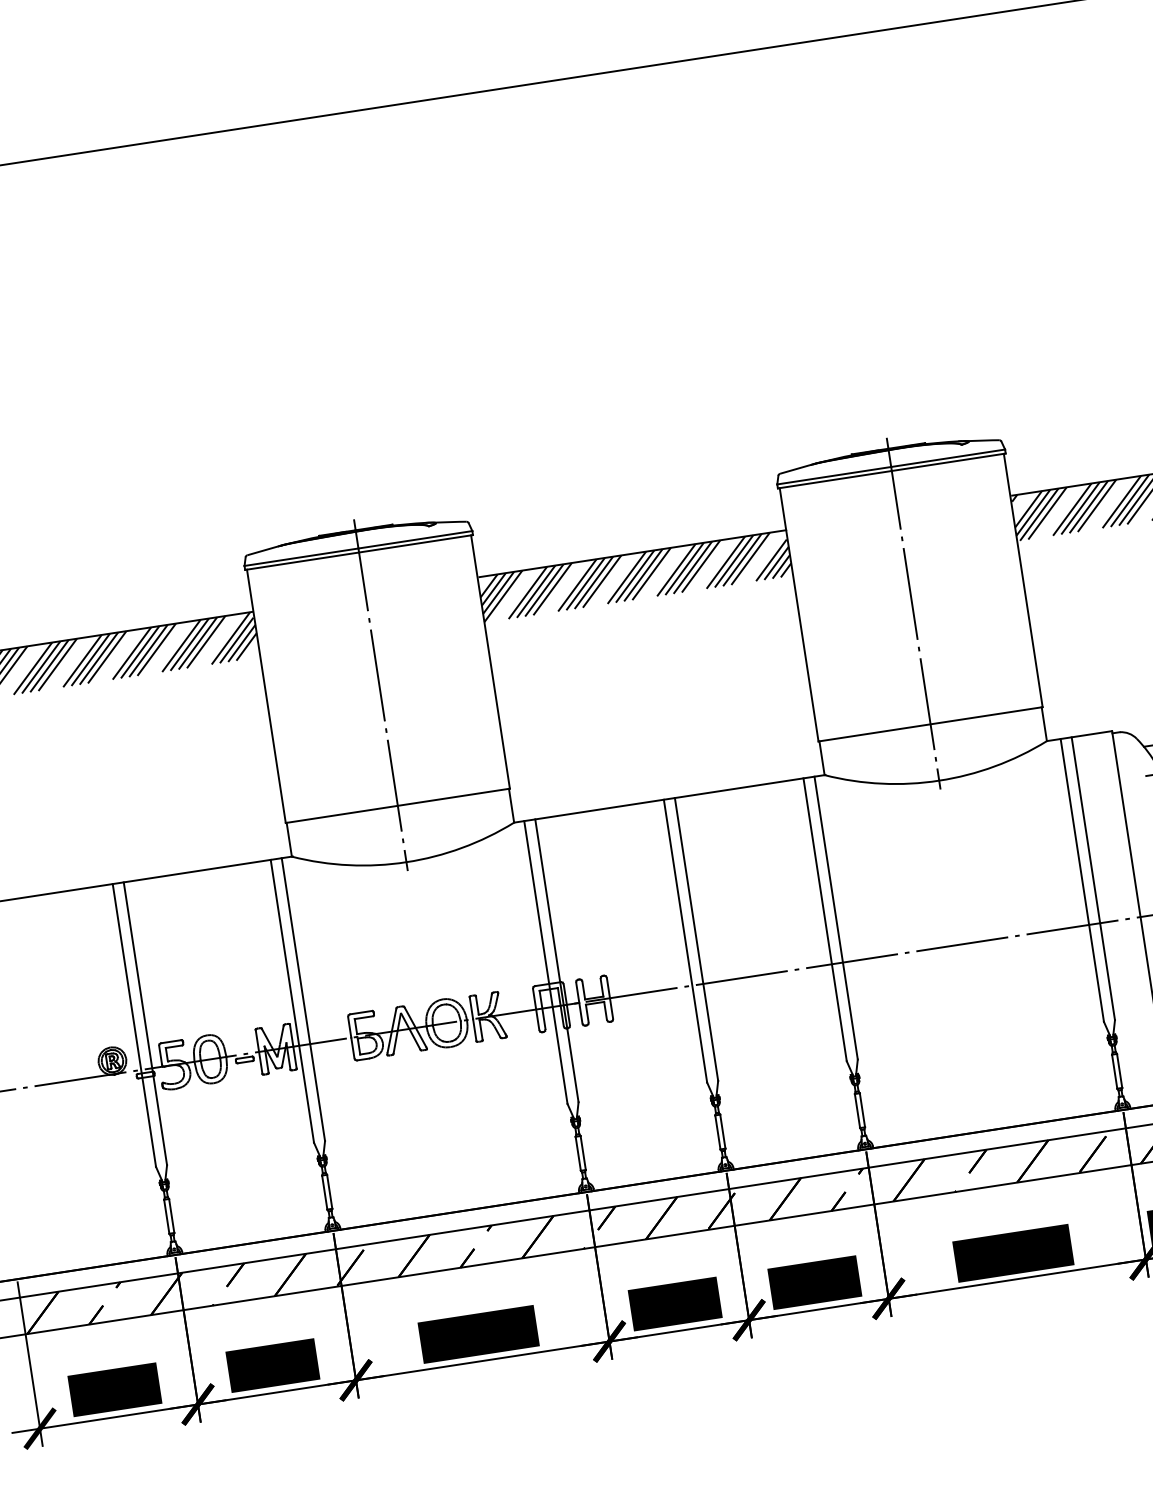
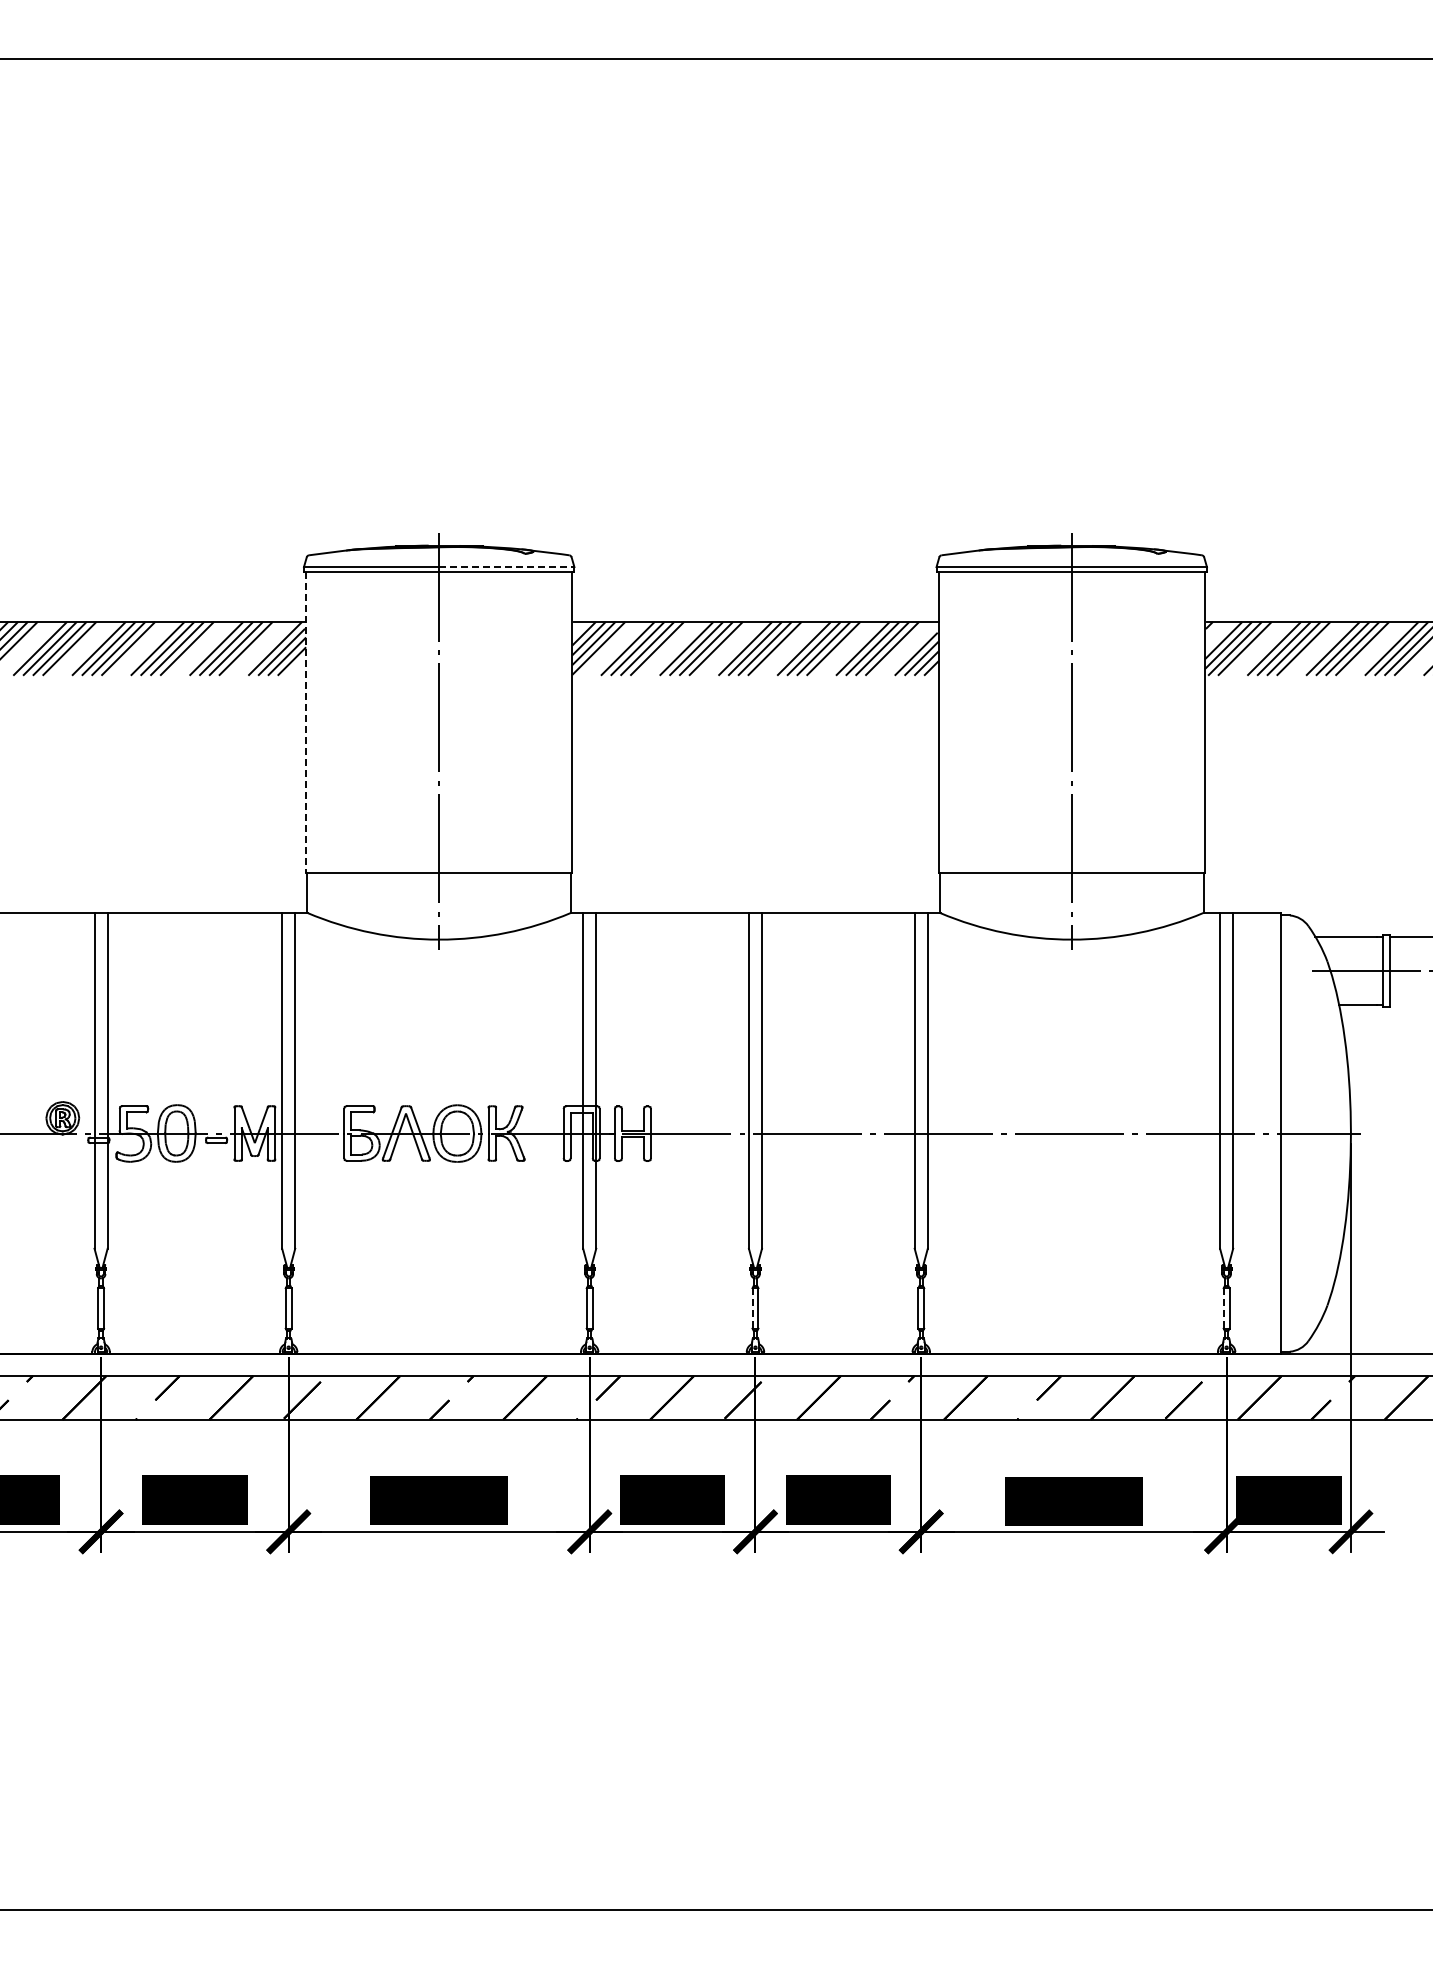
line: (415, 540) -> (506, 567), solid -> dashed
line: (266, 696) -> (306, 722), solid -> dashed
line: (1114, 1071) -> (1223, 1308), solid -> dashed
line: (717, 1132) -> (752, 1308), solid -> dashed

